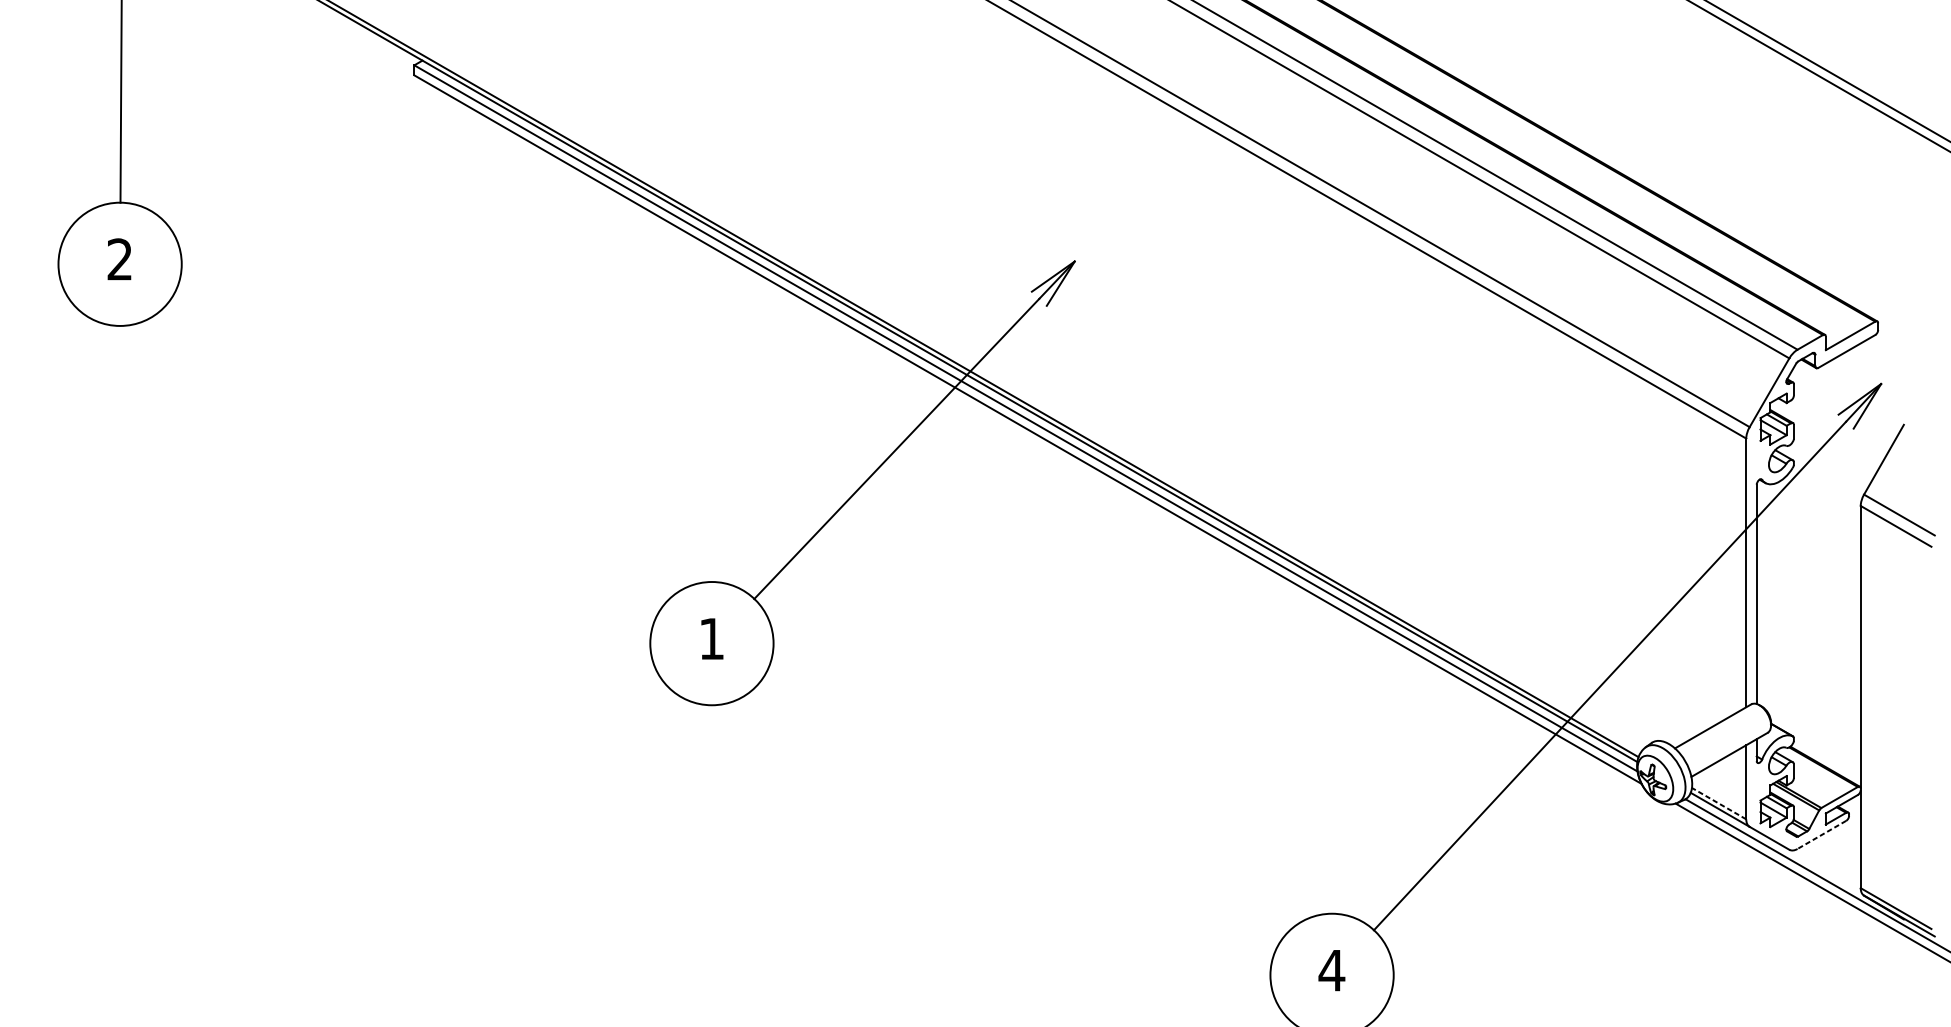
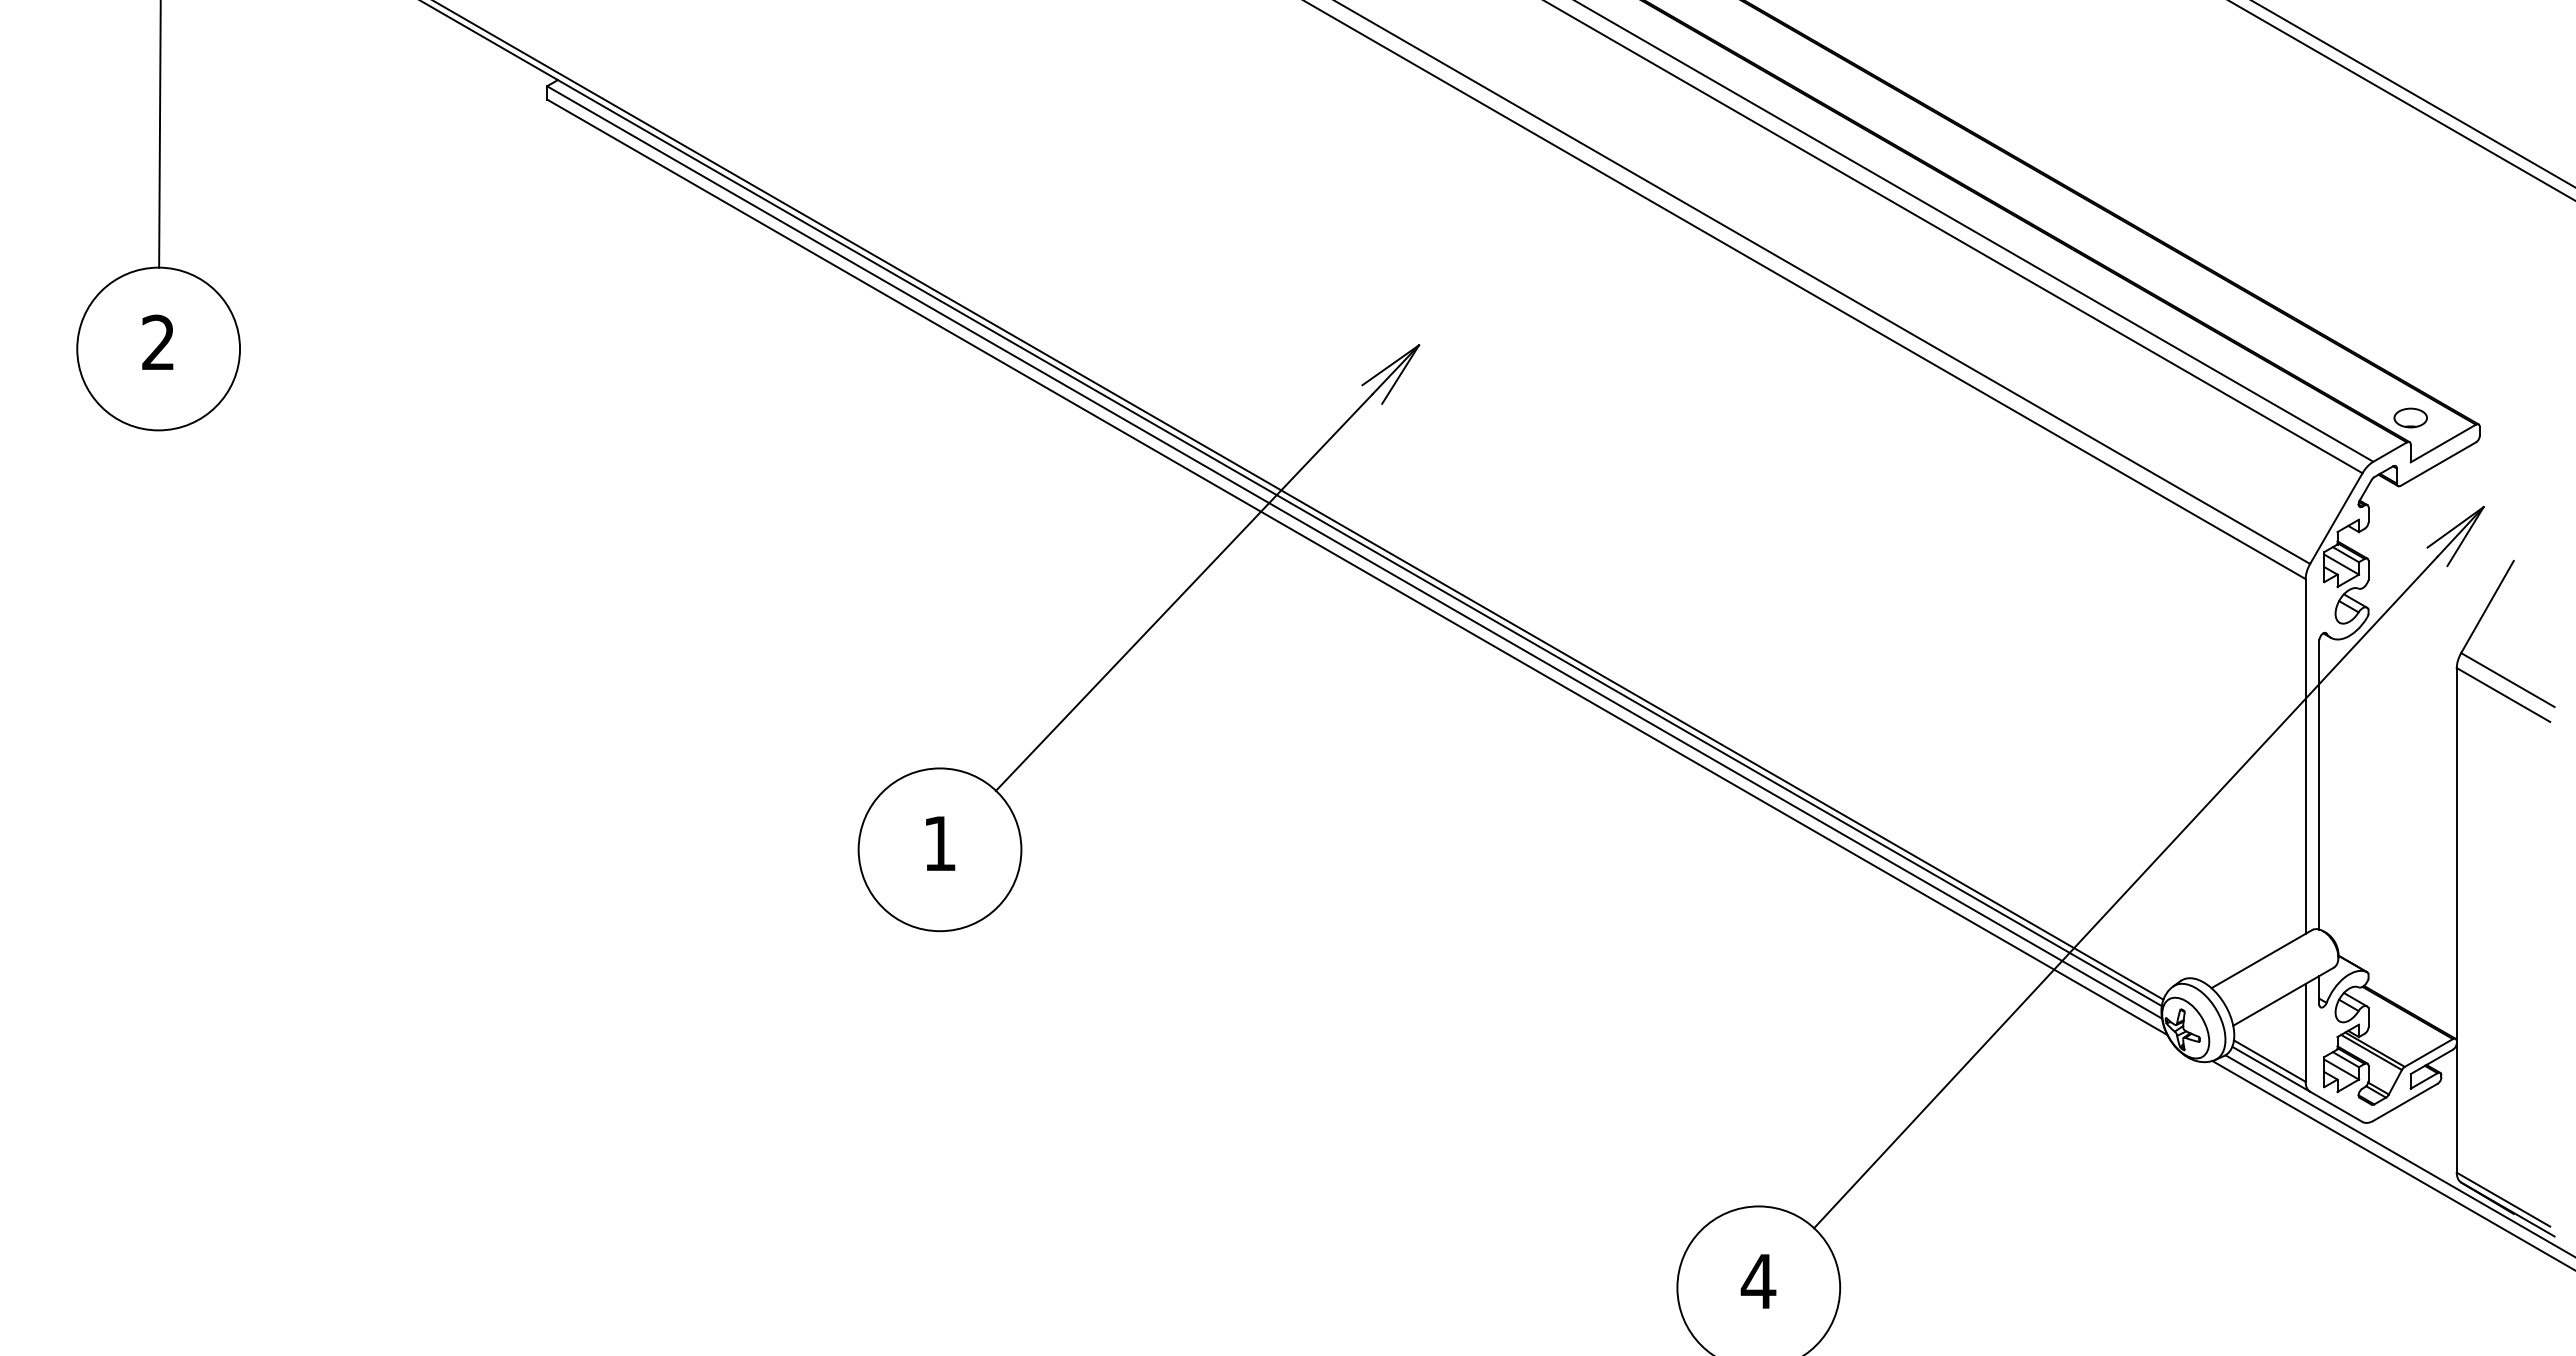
part: (1825, 316) -> (2410, 417), added
line: (1718, 803) -> (2269, 1060), dashed -> solid
line: (1821, 835) -> (2405, 1102), dashed -> solid

